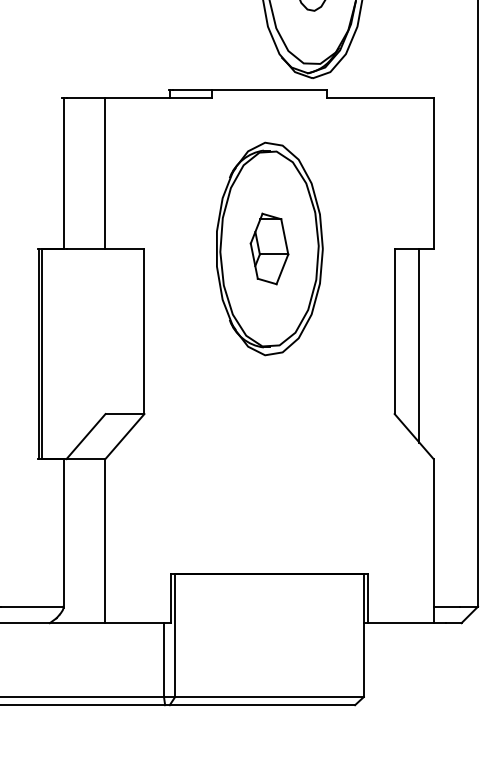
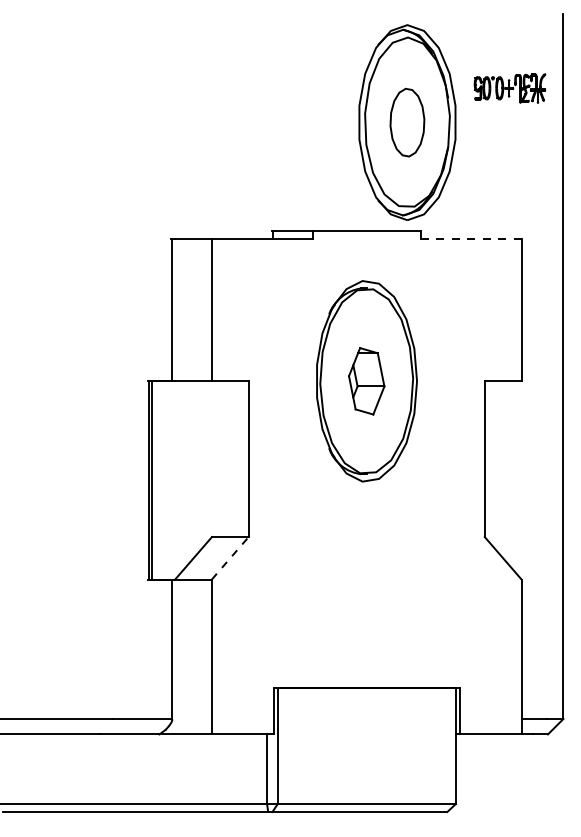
line: (380, 97) -> (471, 238), solid -> dashed
line: (419, 345) -> (508, 472), removed
line: (125, 435) -> (230, 557), solid -> dashed

